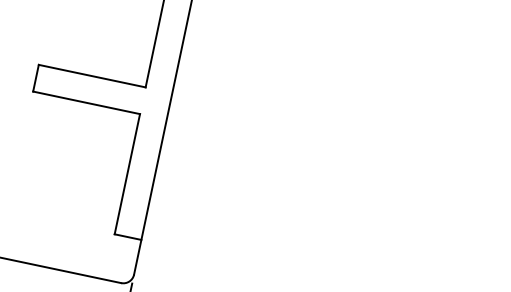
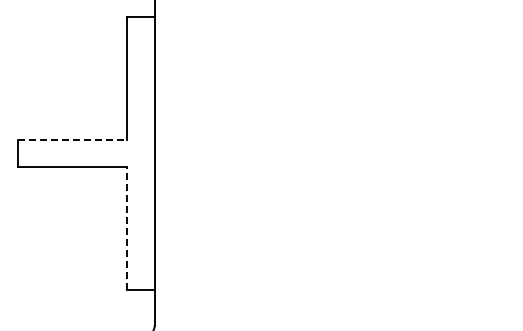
line: (92, 75) -> (72, 139), solid -> dashed
line: (127, 174) -> (127, 228), solid -> dashed

